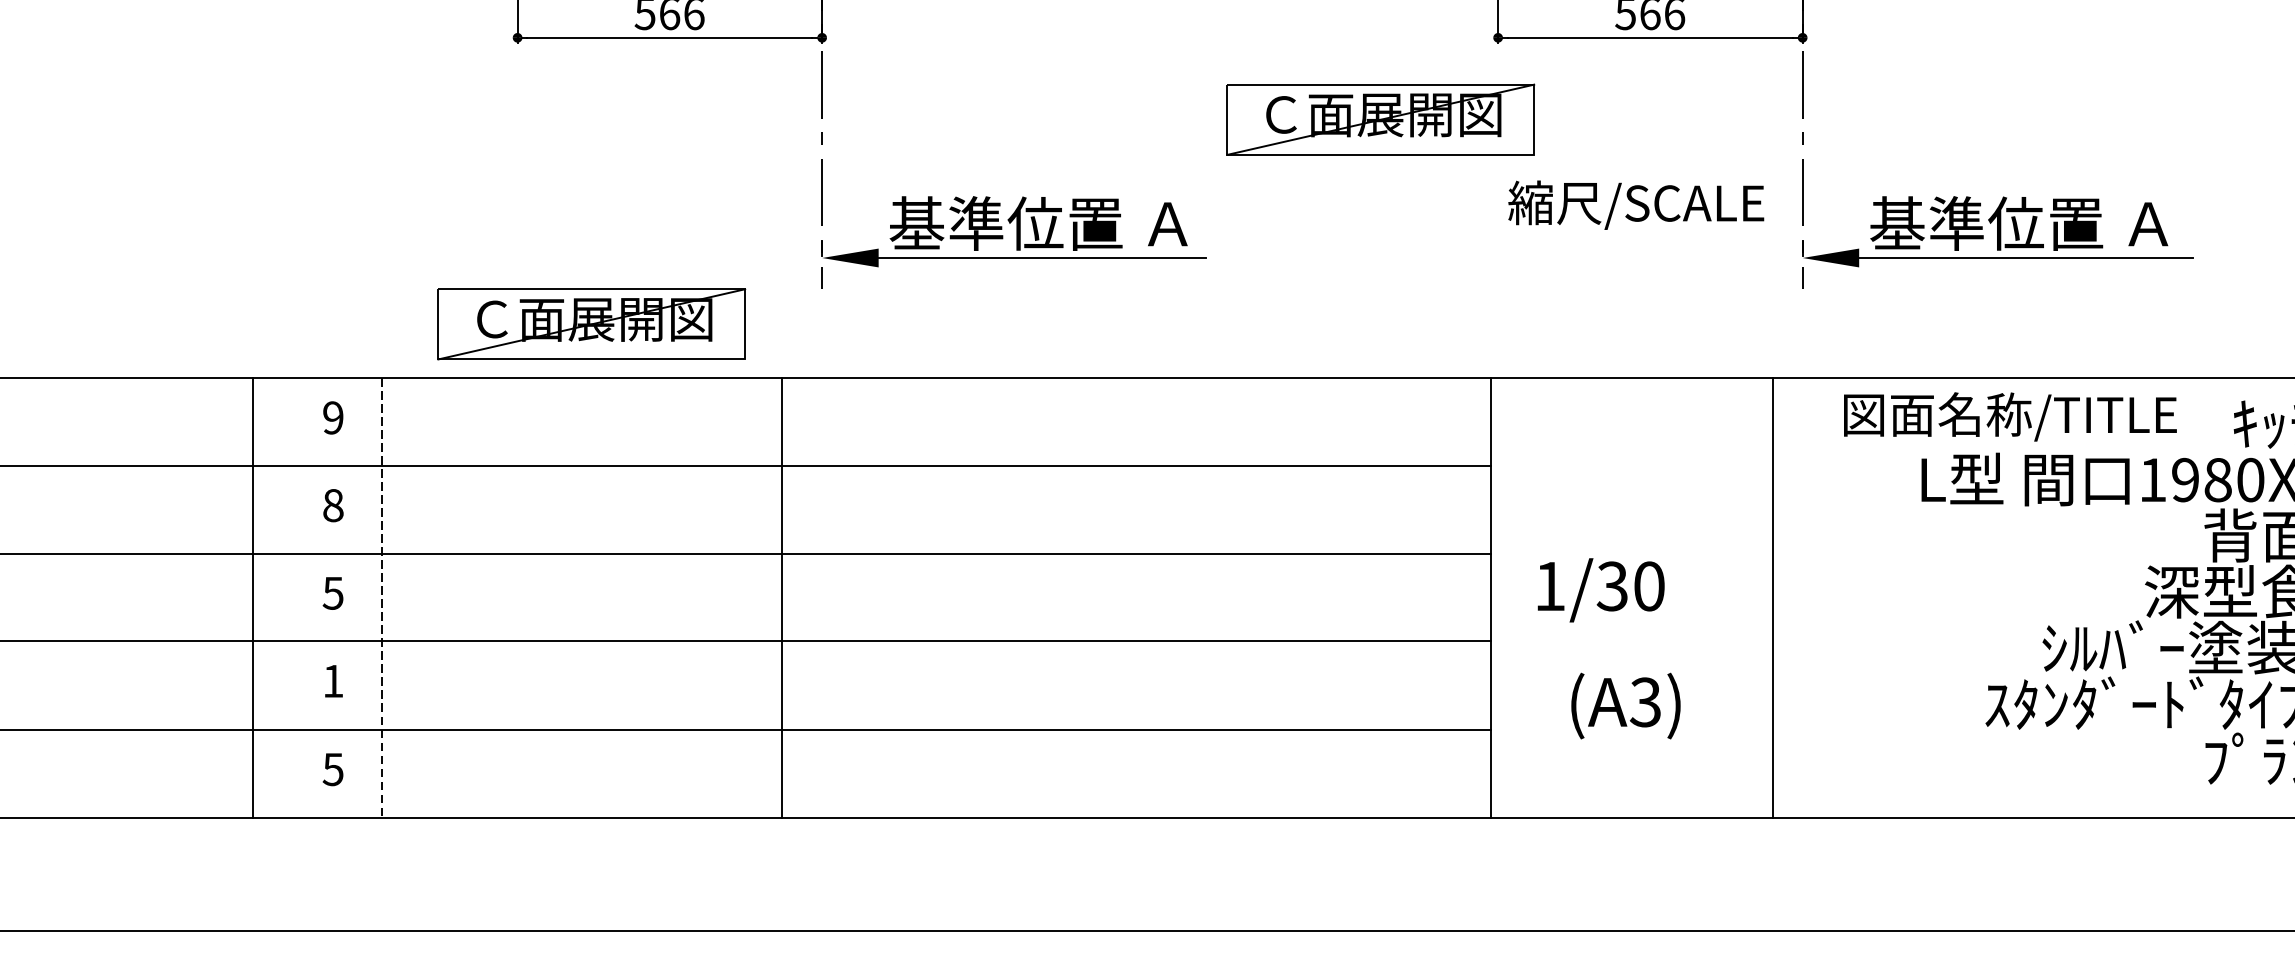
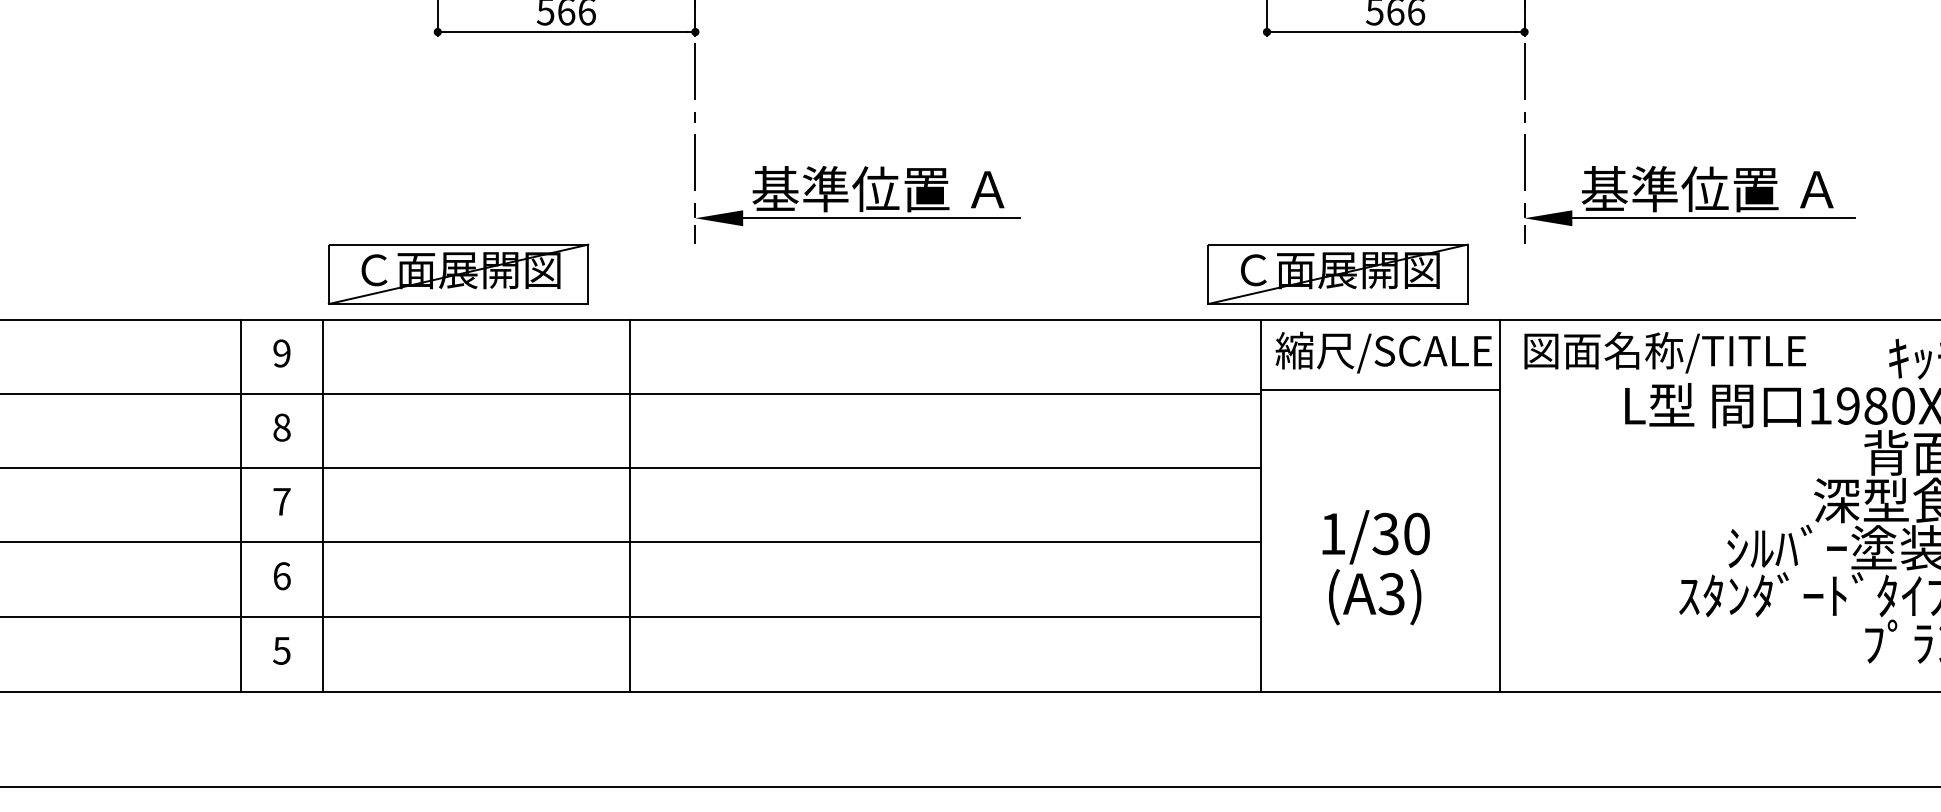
part: (1380, 118) -> (1337, 273), moved
text: (1635, 205) -> (1383, 352), moved
part: (591, 323) -> (458, 273), moved
text: (2009, 416) -> (1664, 352), moved
line: (1632, 461) -> (1380, 390), added
text: (1600, 590) -> (1375, 537), moved
text: (332, 592) -> (281, 501), 5 -> 7
line: (252, 597) -> (240, 505), moved
line: (382, 597) -> (323, 505), dashed -> solid
line: (782, 597) -> (630, 505), moved
text: (332, 681) -> (281, 576), 1 -> 6

